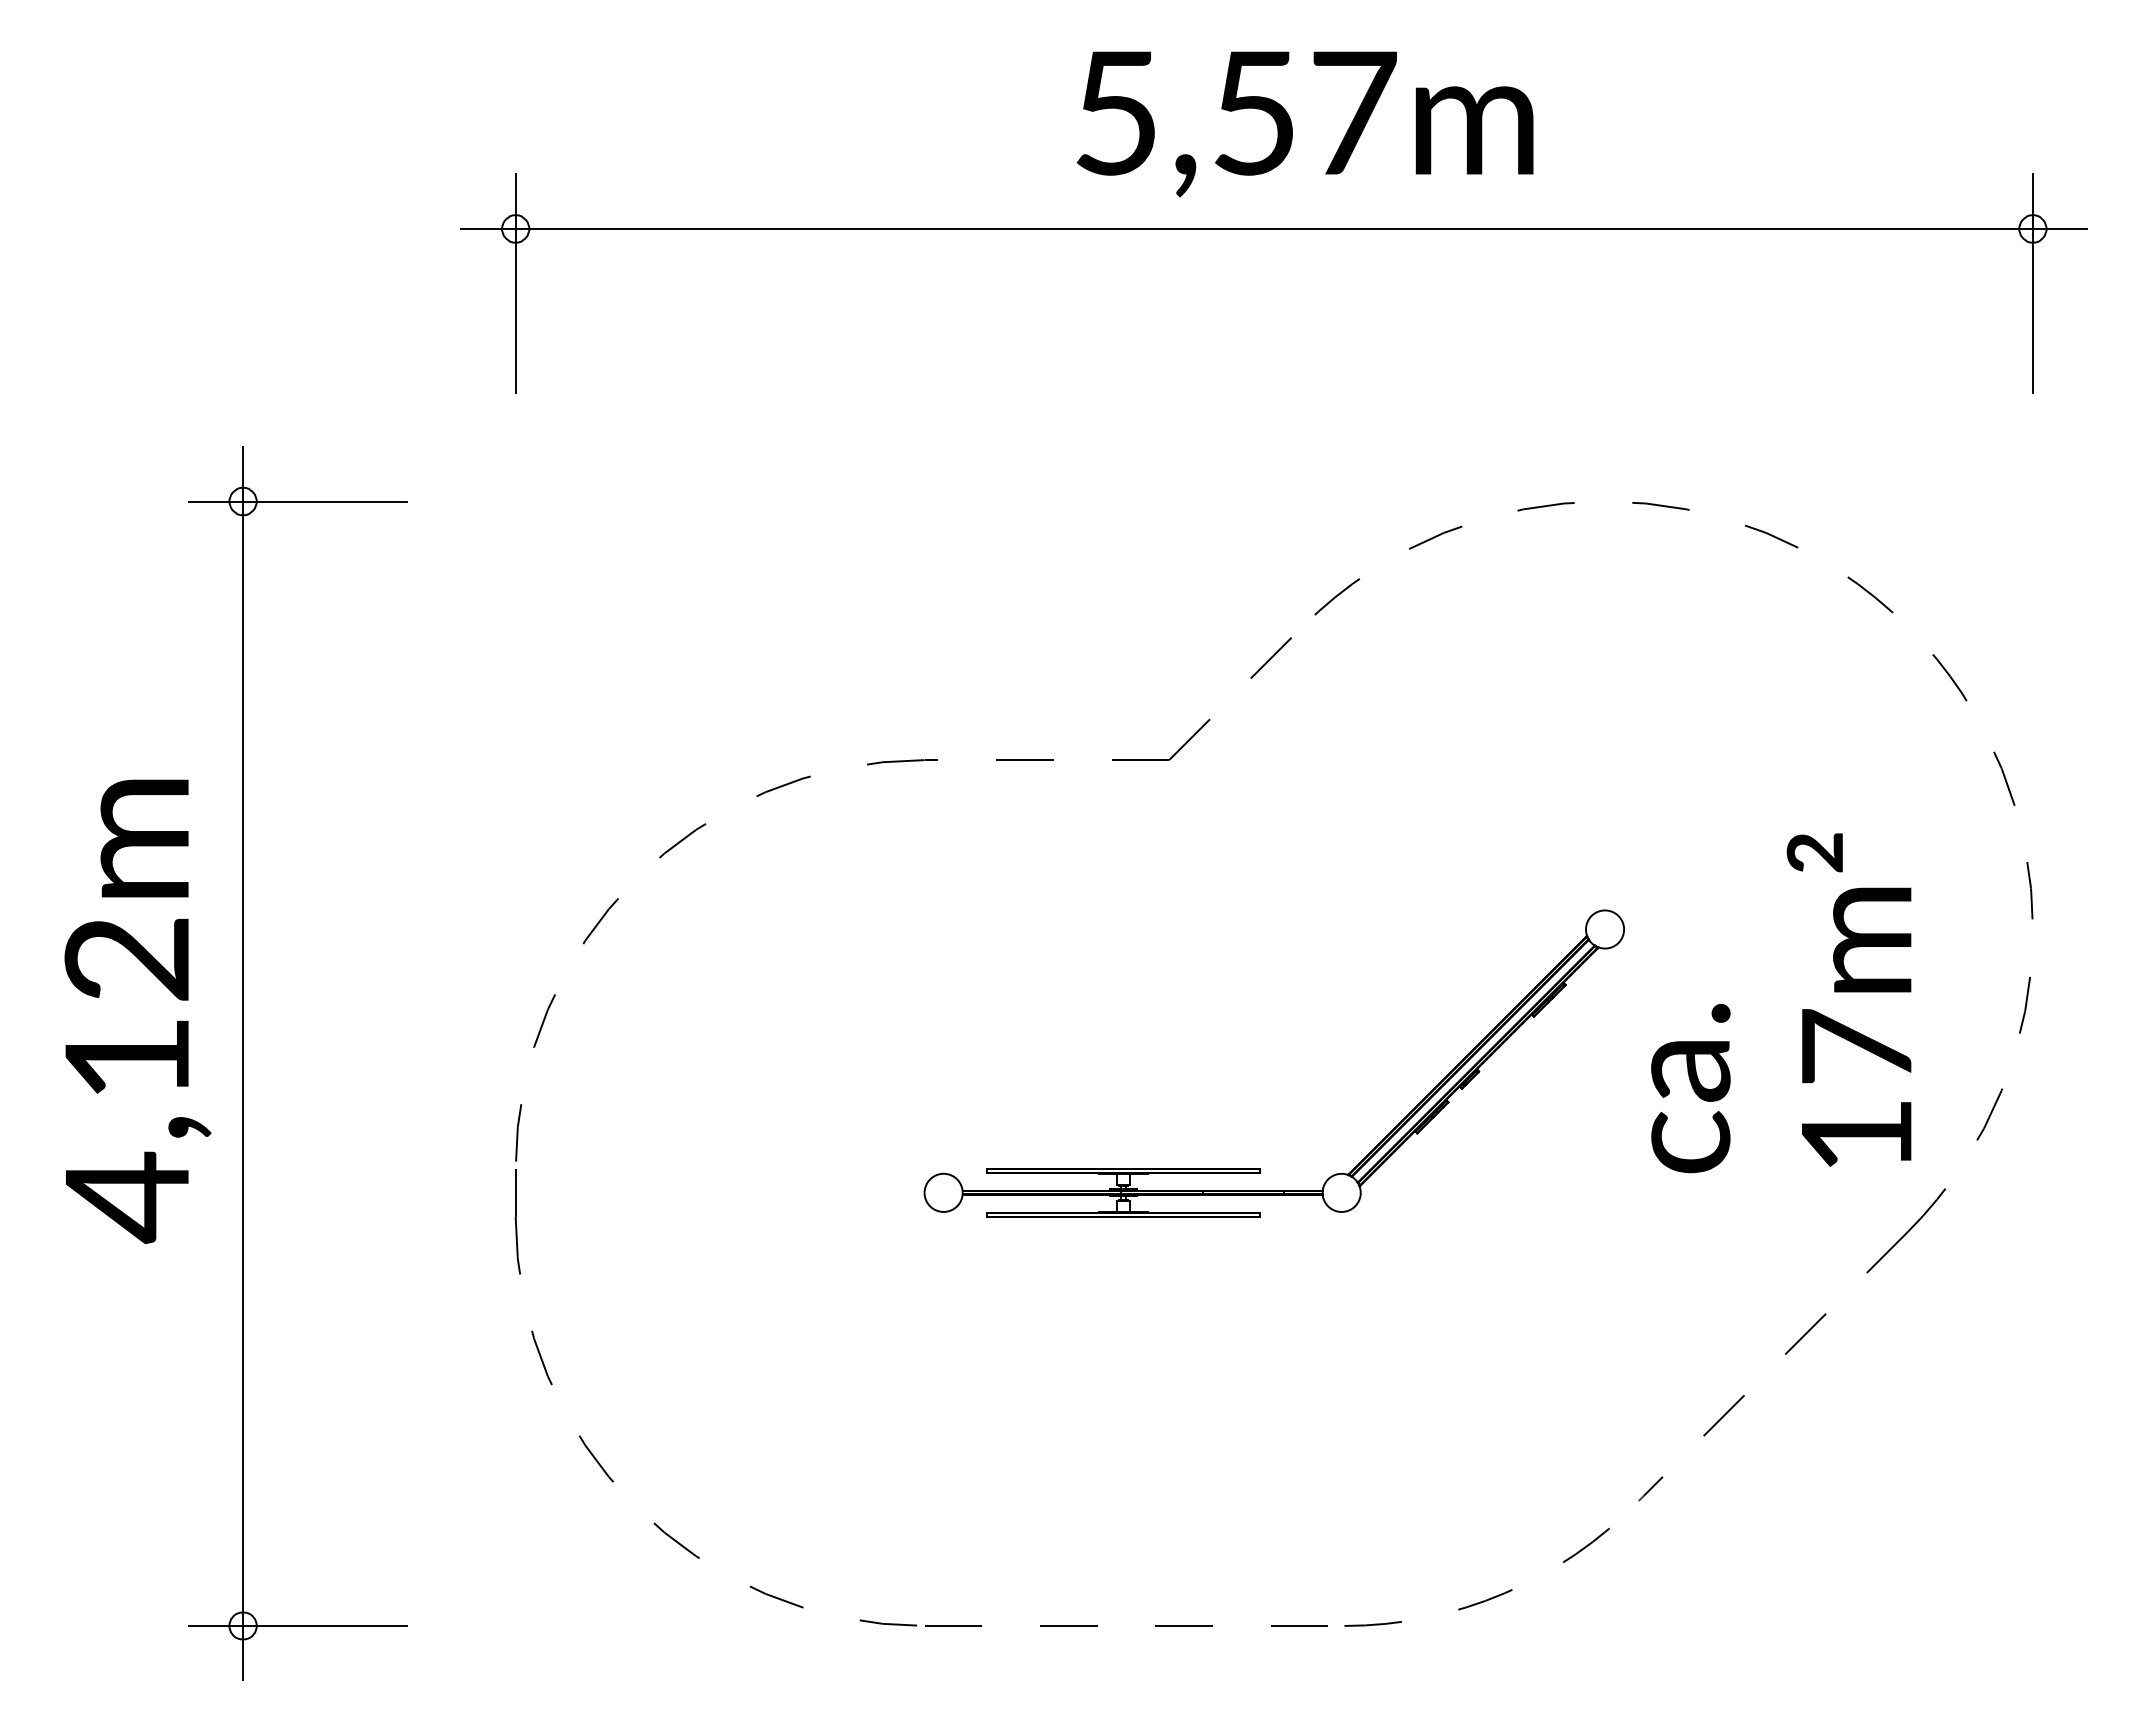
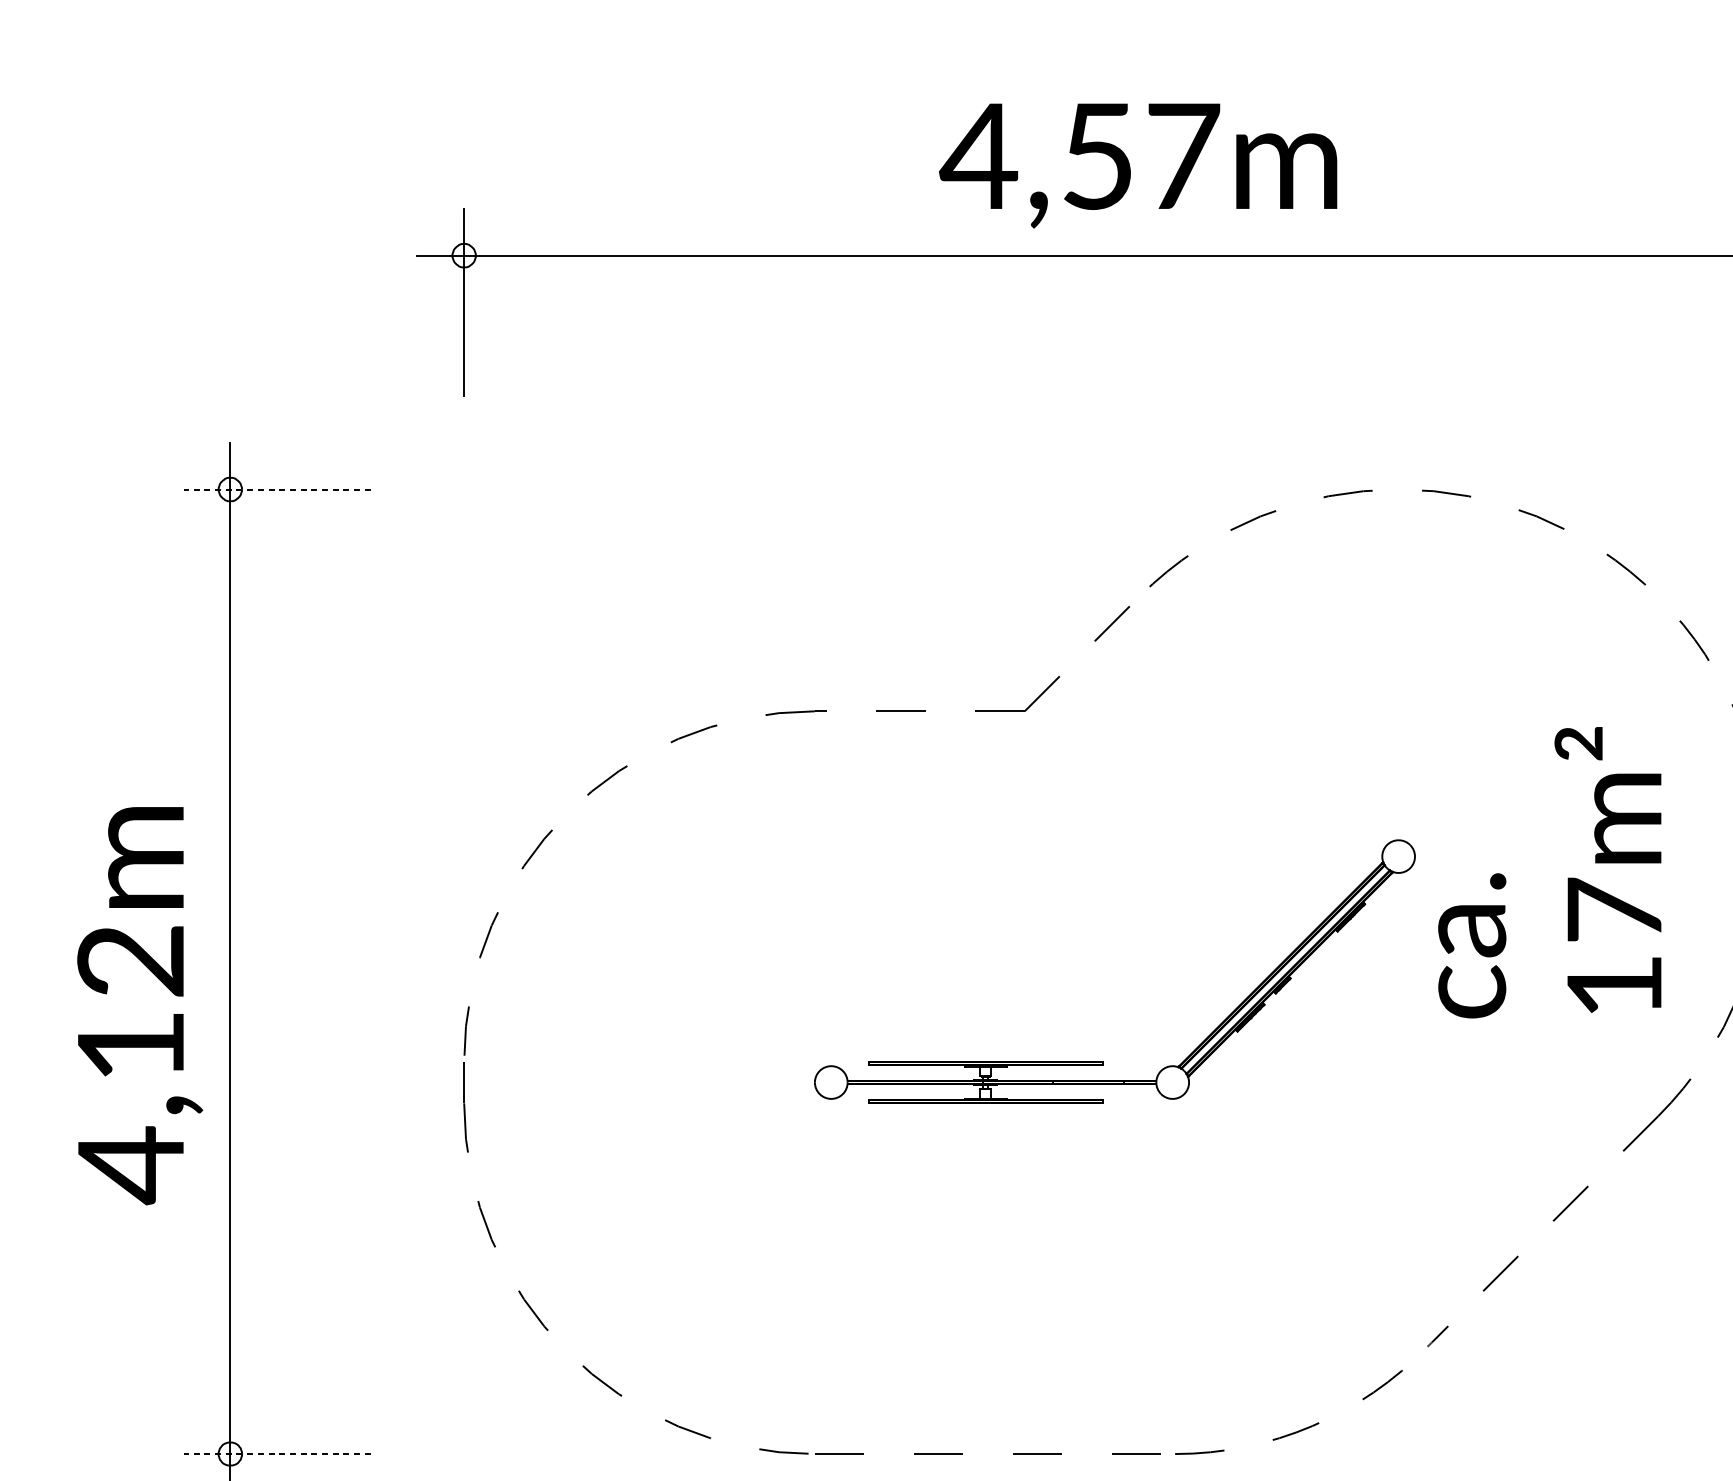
text: (1115, 113) -> (978, 156), 5,57m -> 4,57m
line: (297, 501) -> (277, 489), solid -> dashed
text: (1781, 1003) -> (1549, 872), moved
text: (137, 1011) -> (139, 1005), moved
line: (297, 1625) -> (277, 1453), solid -> dashed

